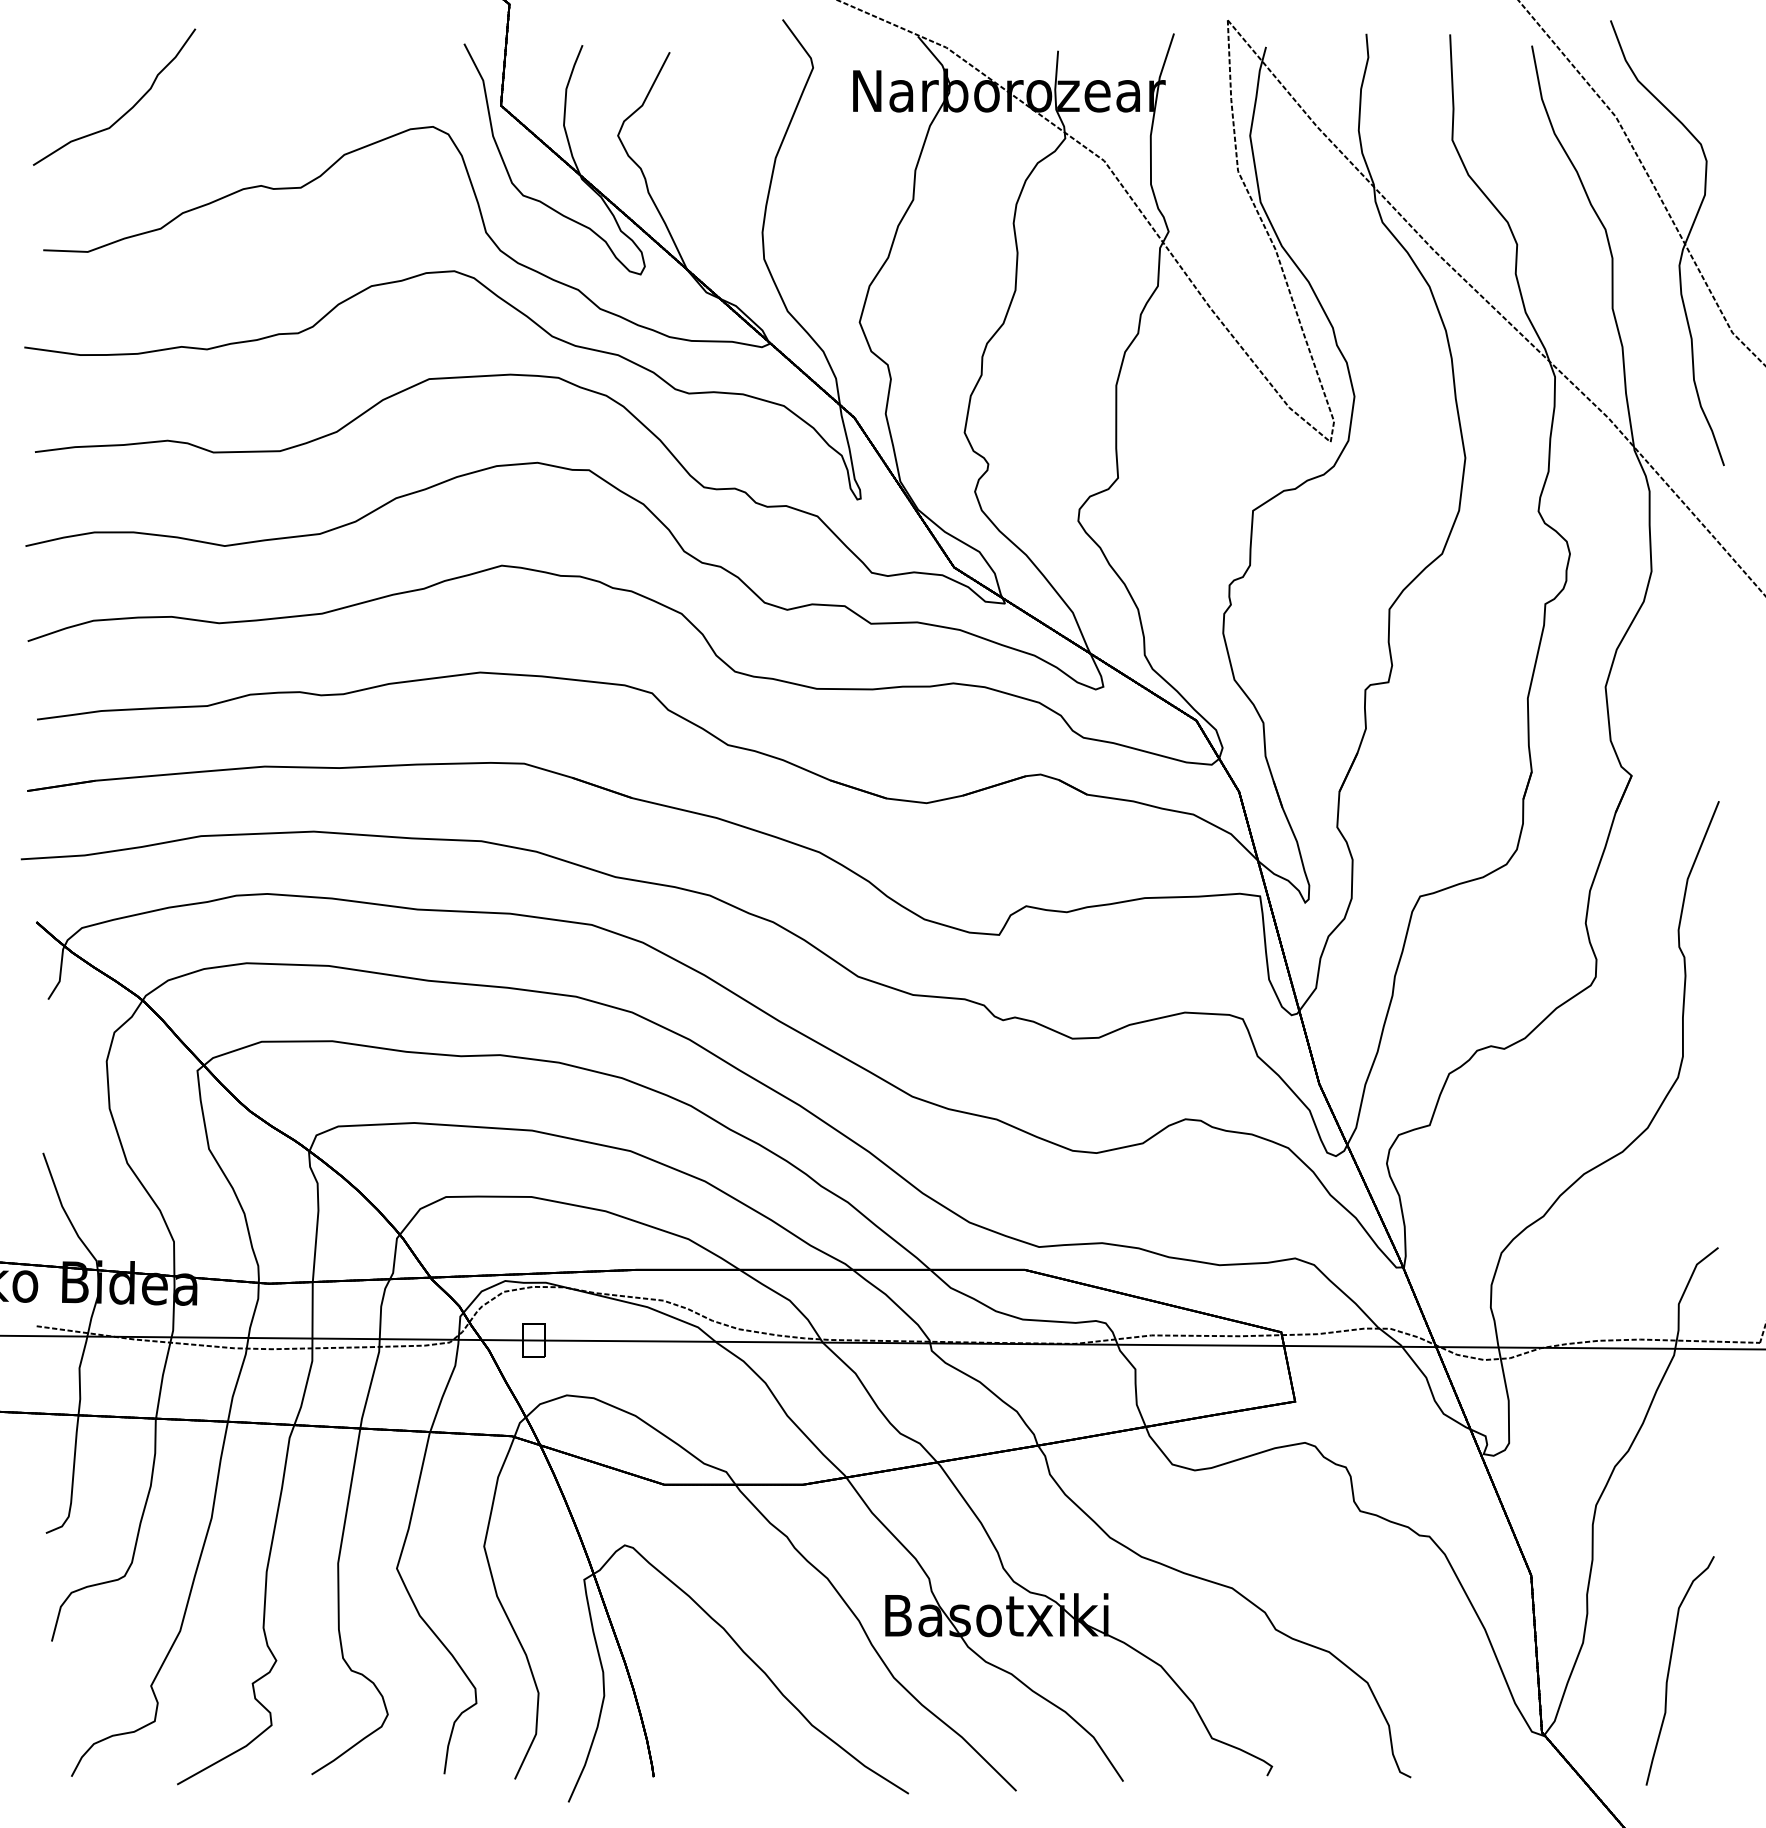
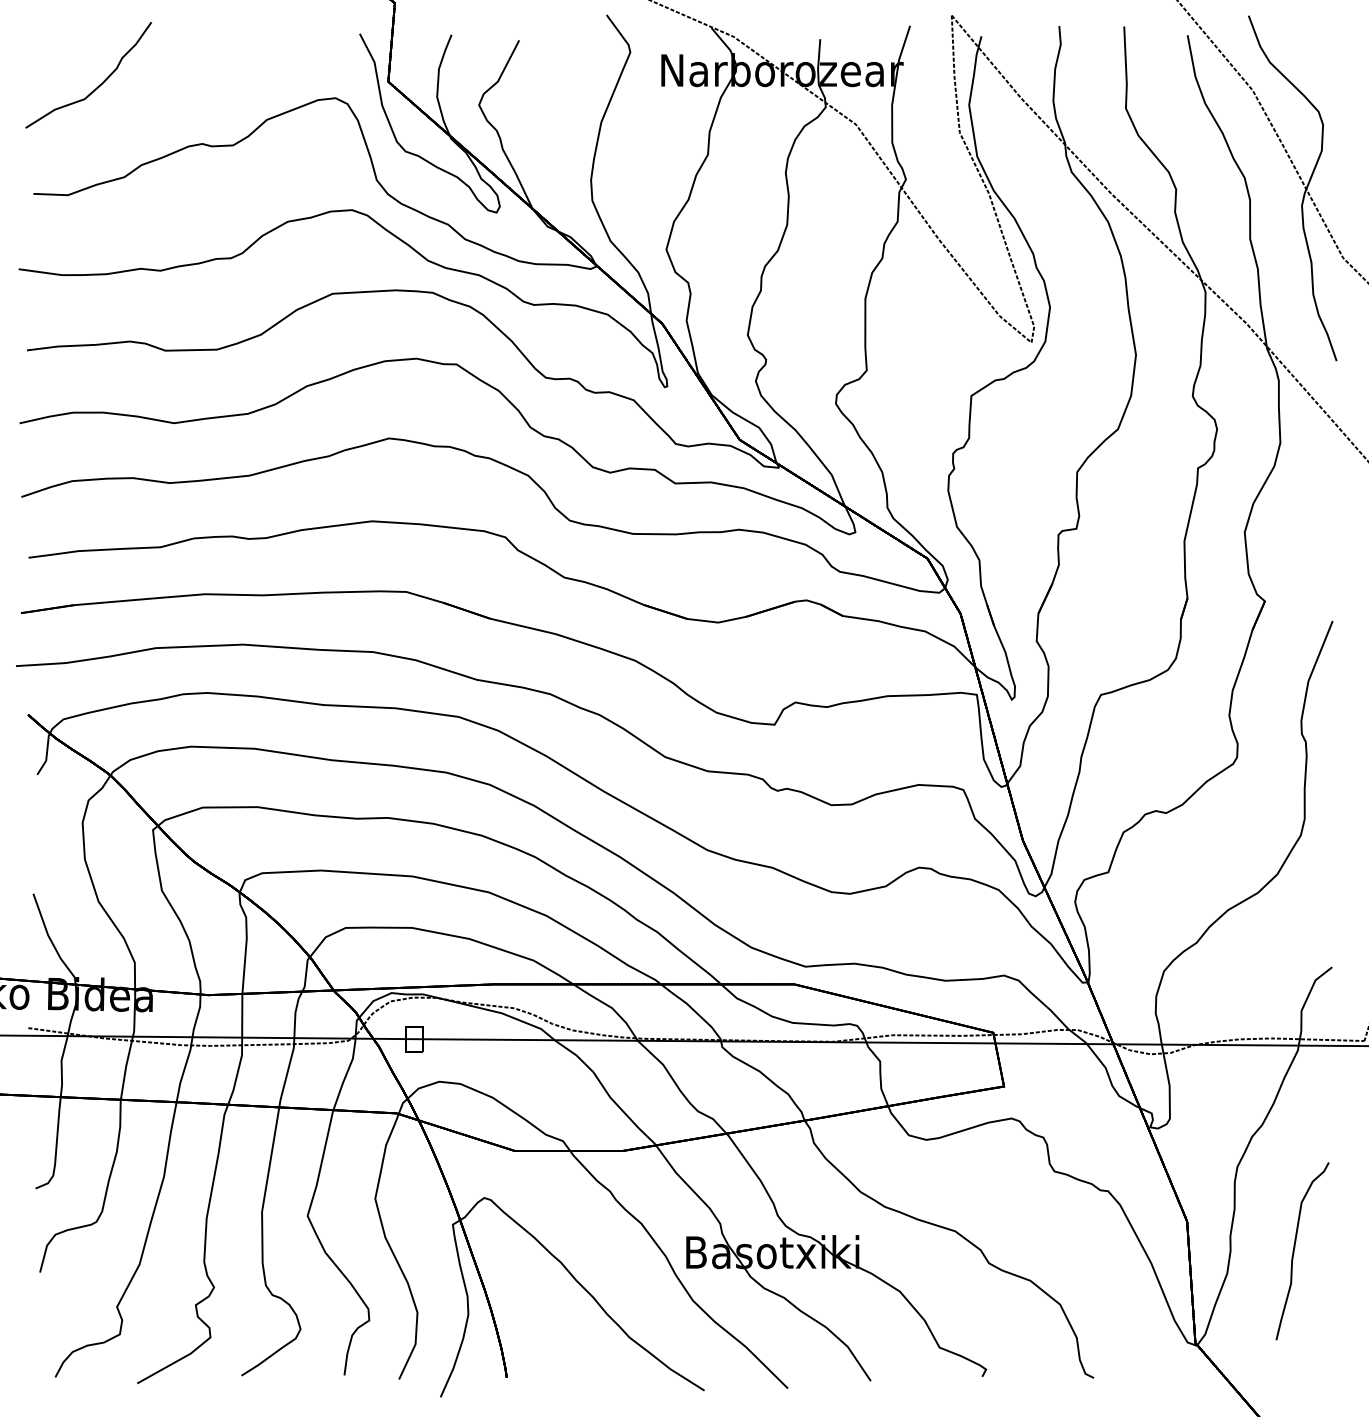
curve: (1669, 1671) -> (1294, 1251), moved

